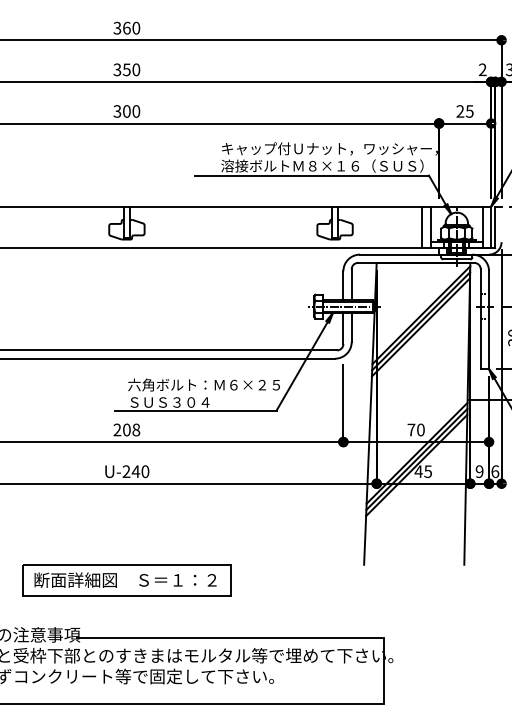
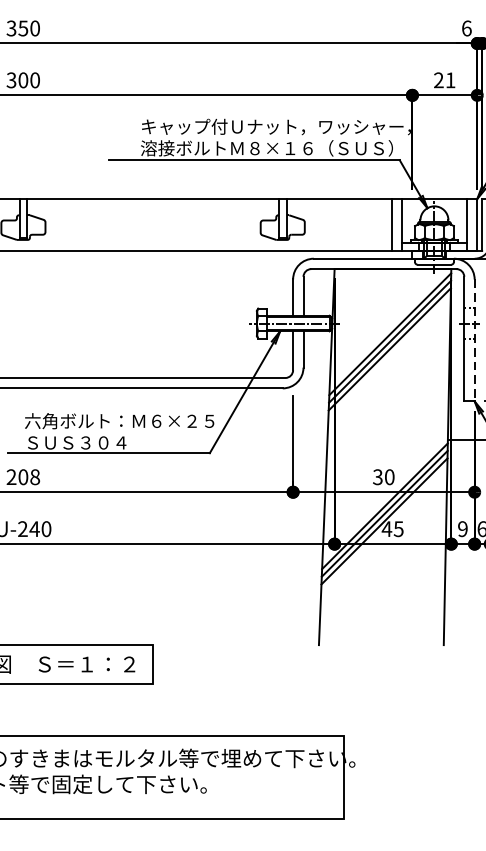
text: (482, 69) -> (466, 28), 2 -> 6
text: (469, 111) -> (450, 80), 25 -> 21
line: (489, 320) -> (475, 340), solid -> dashed
text: (411, 429) -> (377, 476), 70 -> 30

